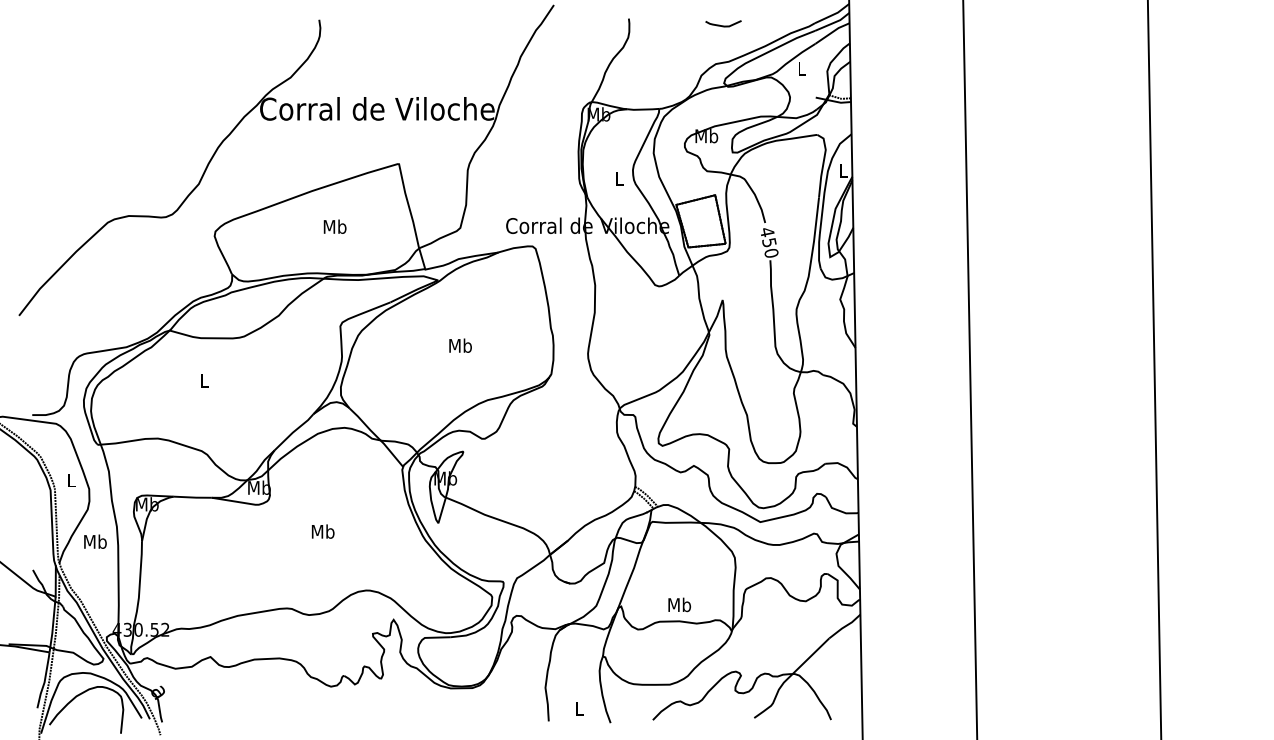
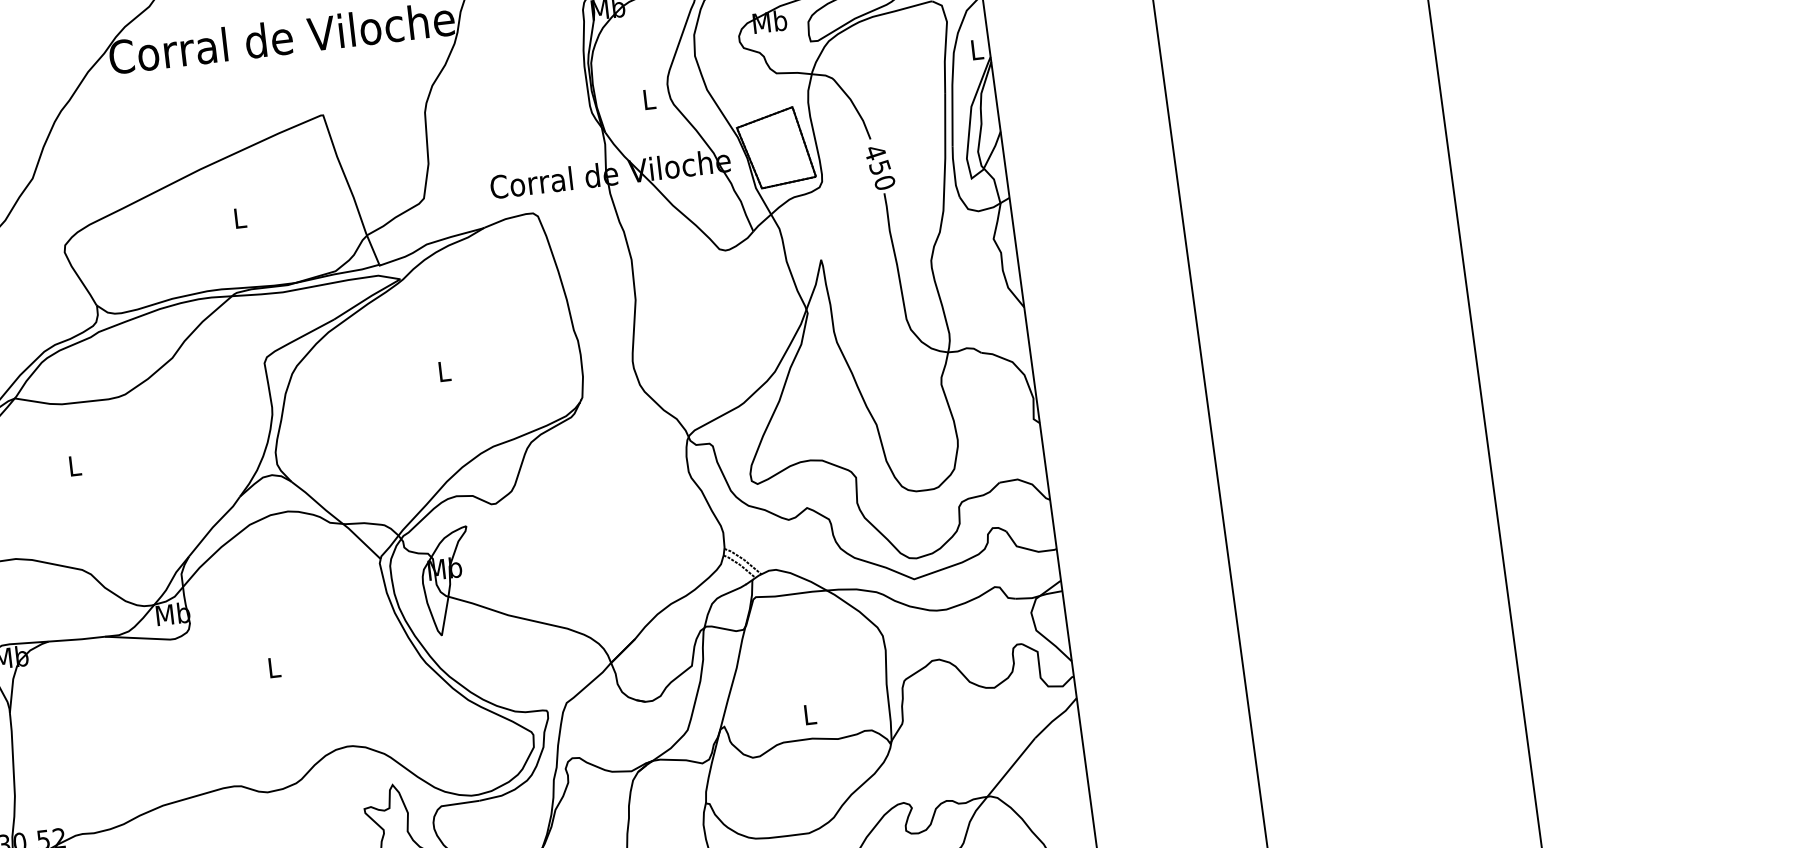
text: (334, 226) -> (238, 217), Mb -> L
text: (460, 345) -> (444, 371), Mb -> L
text: (322, 531) -> (273, 667), Mb -> L
text: (679, 604) -> (809, 713), Mb -> L

